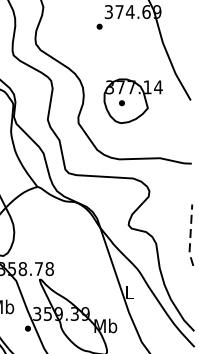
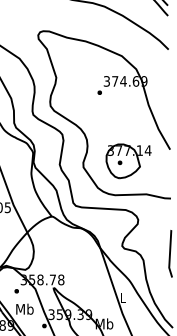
part: (132, 101) -> (128, 161), moved
line: (189, 236) -> (169, 254), dashed -> solid

